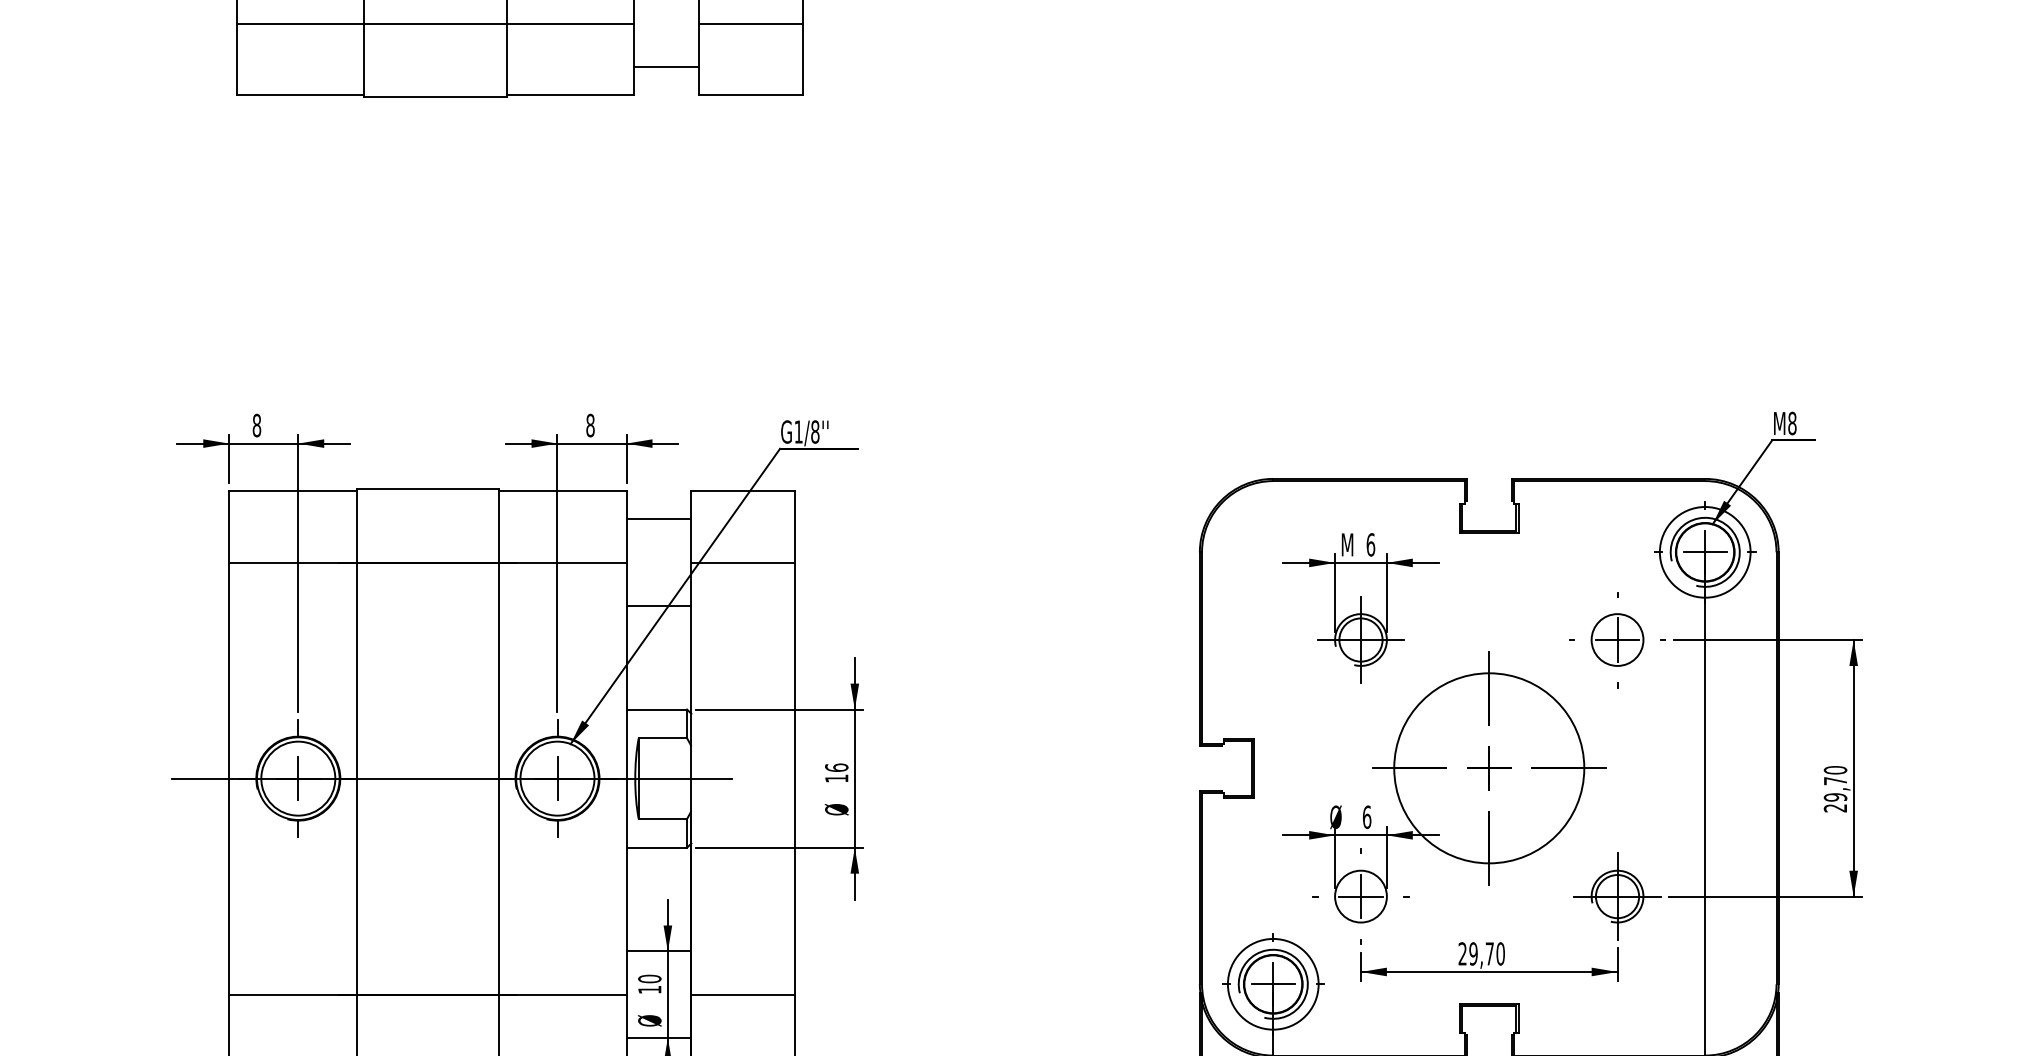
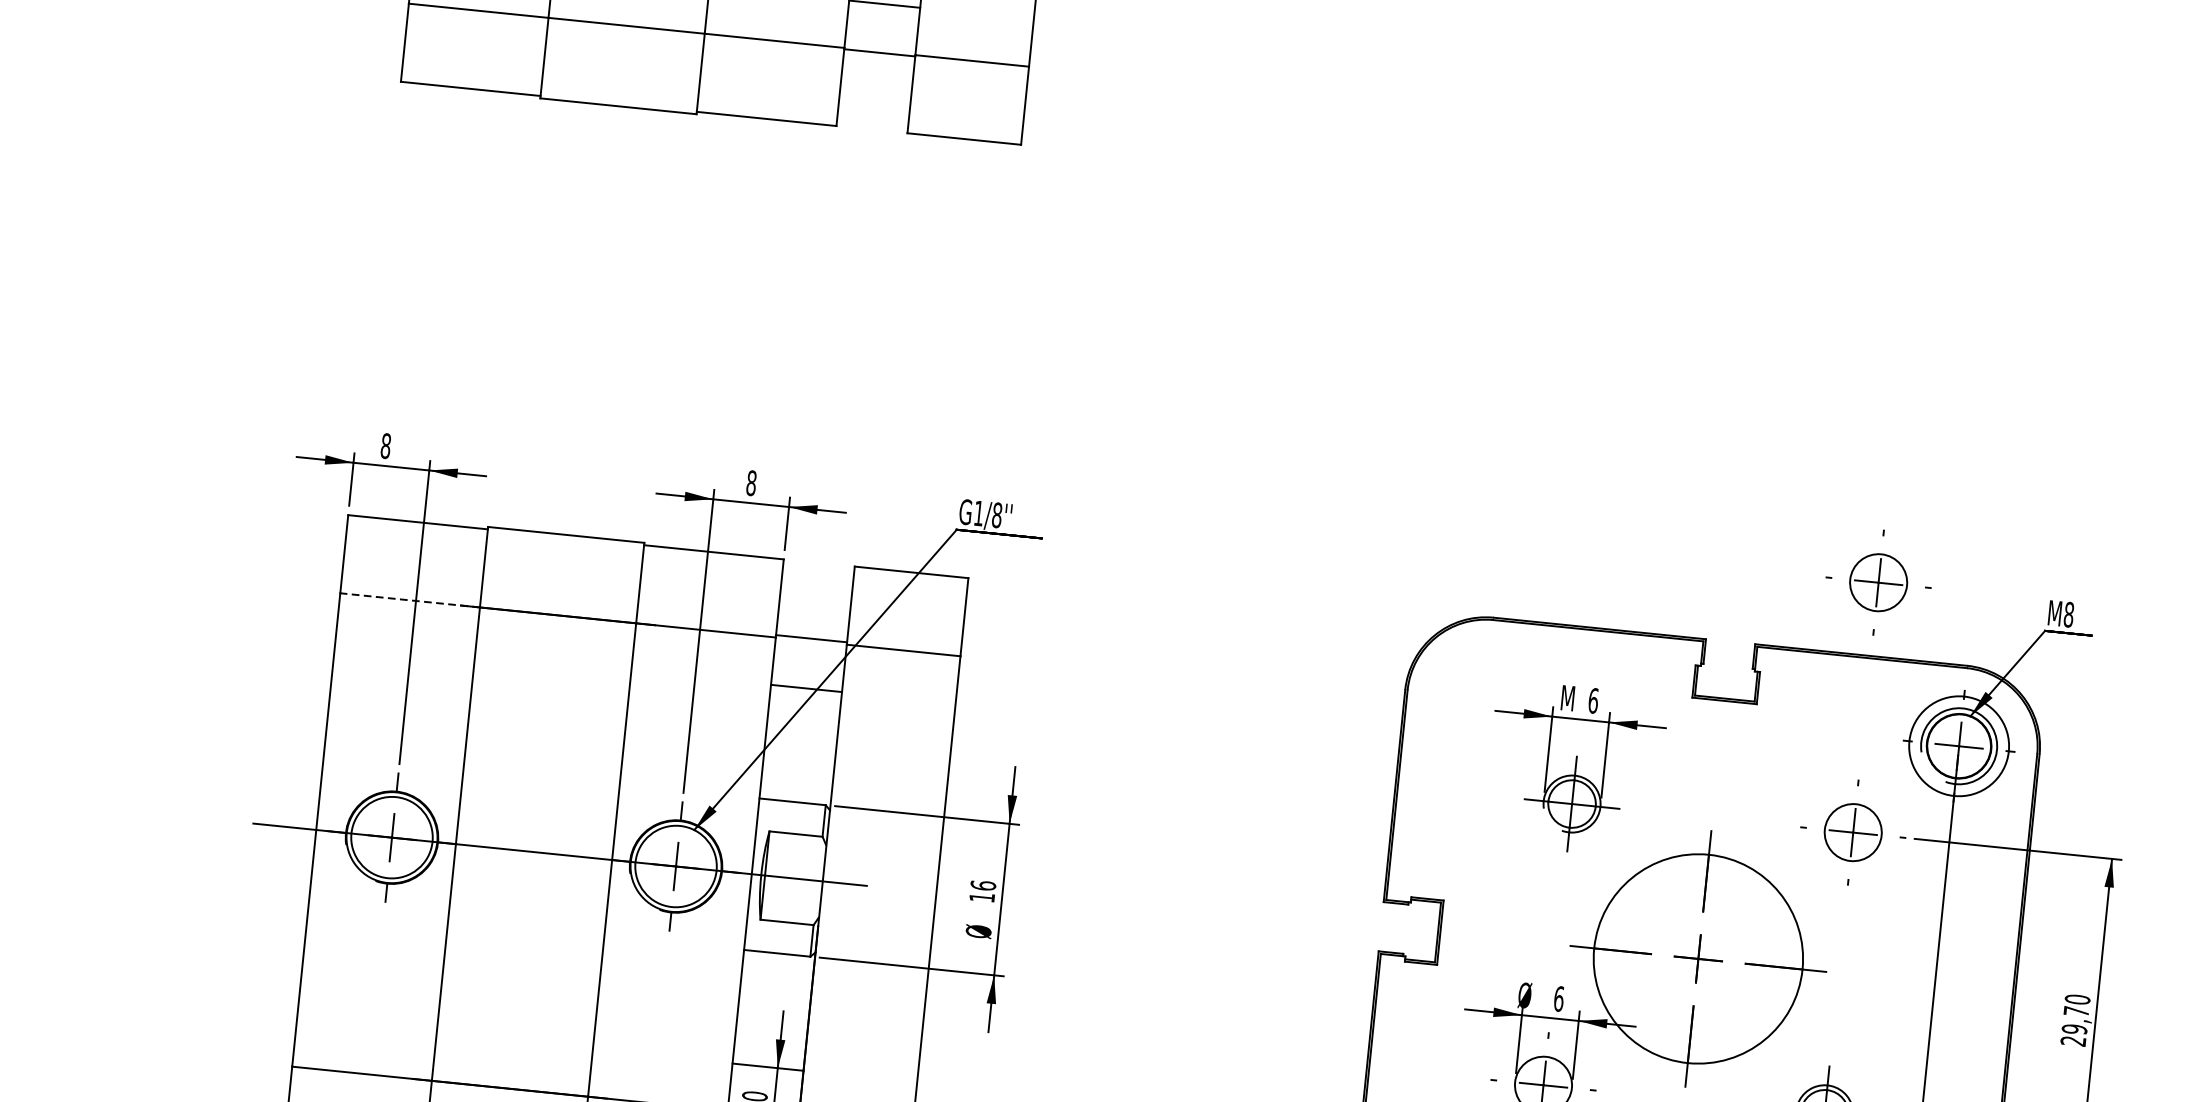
line: (666, 67) -> (879, 53), moved
part: (1617, 412) -> (1878, 583), added
line: (658, 519) -> (811, 638), moved
line: (292, 562) -> (409, 600), solid -> dashed

